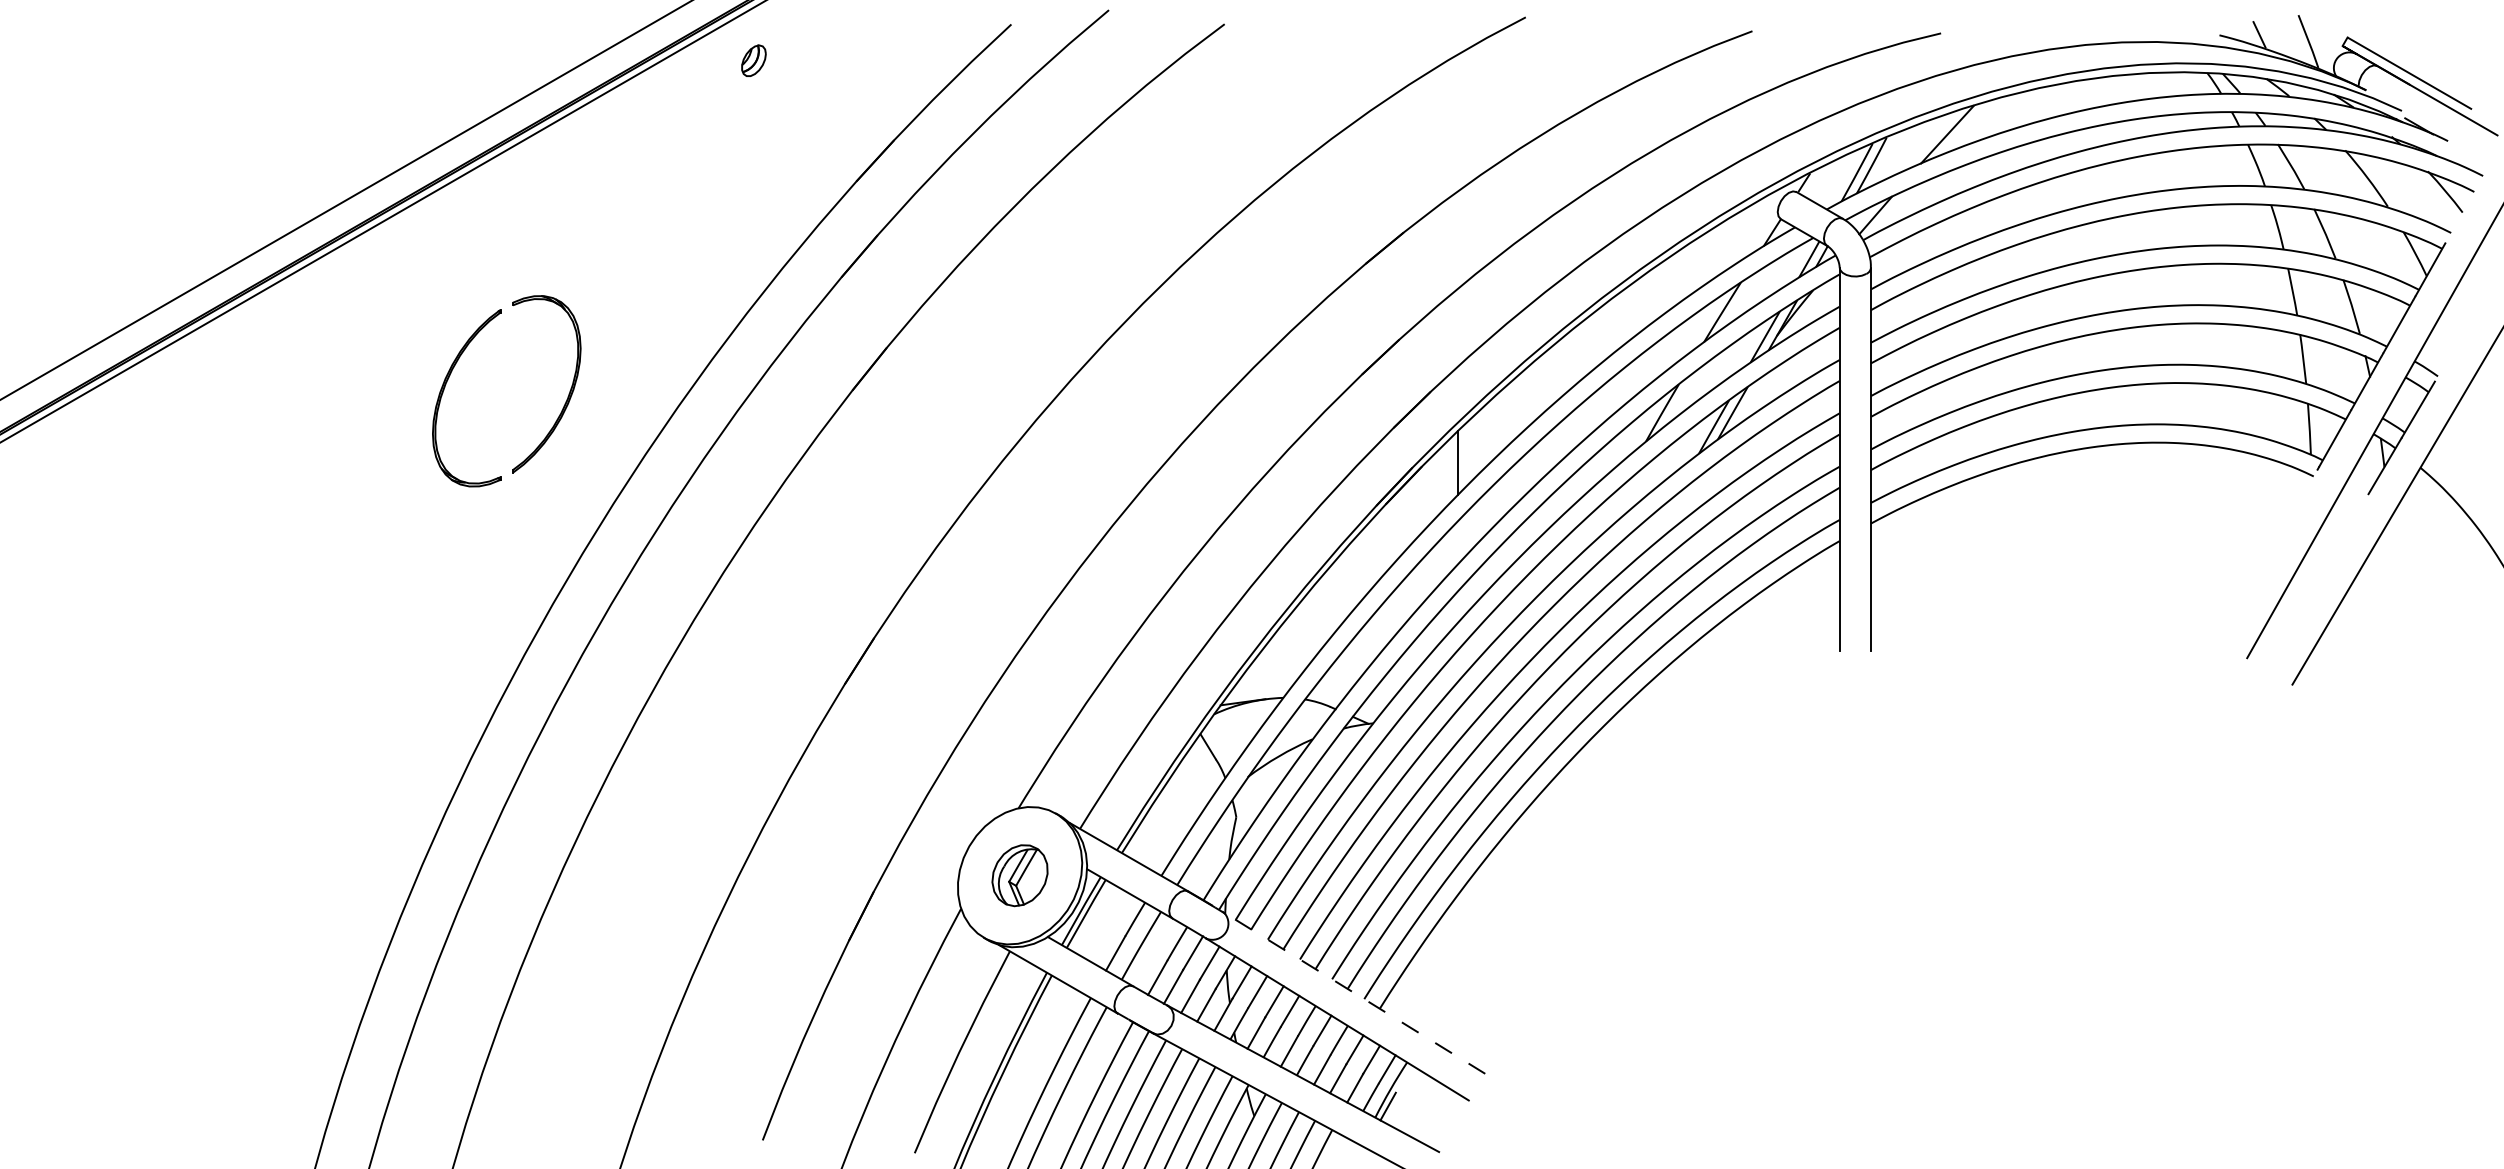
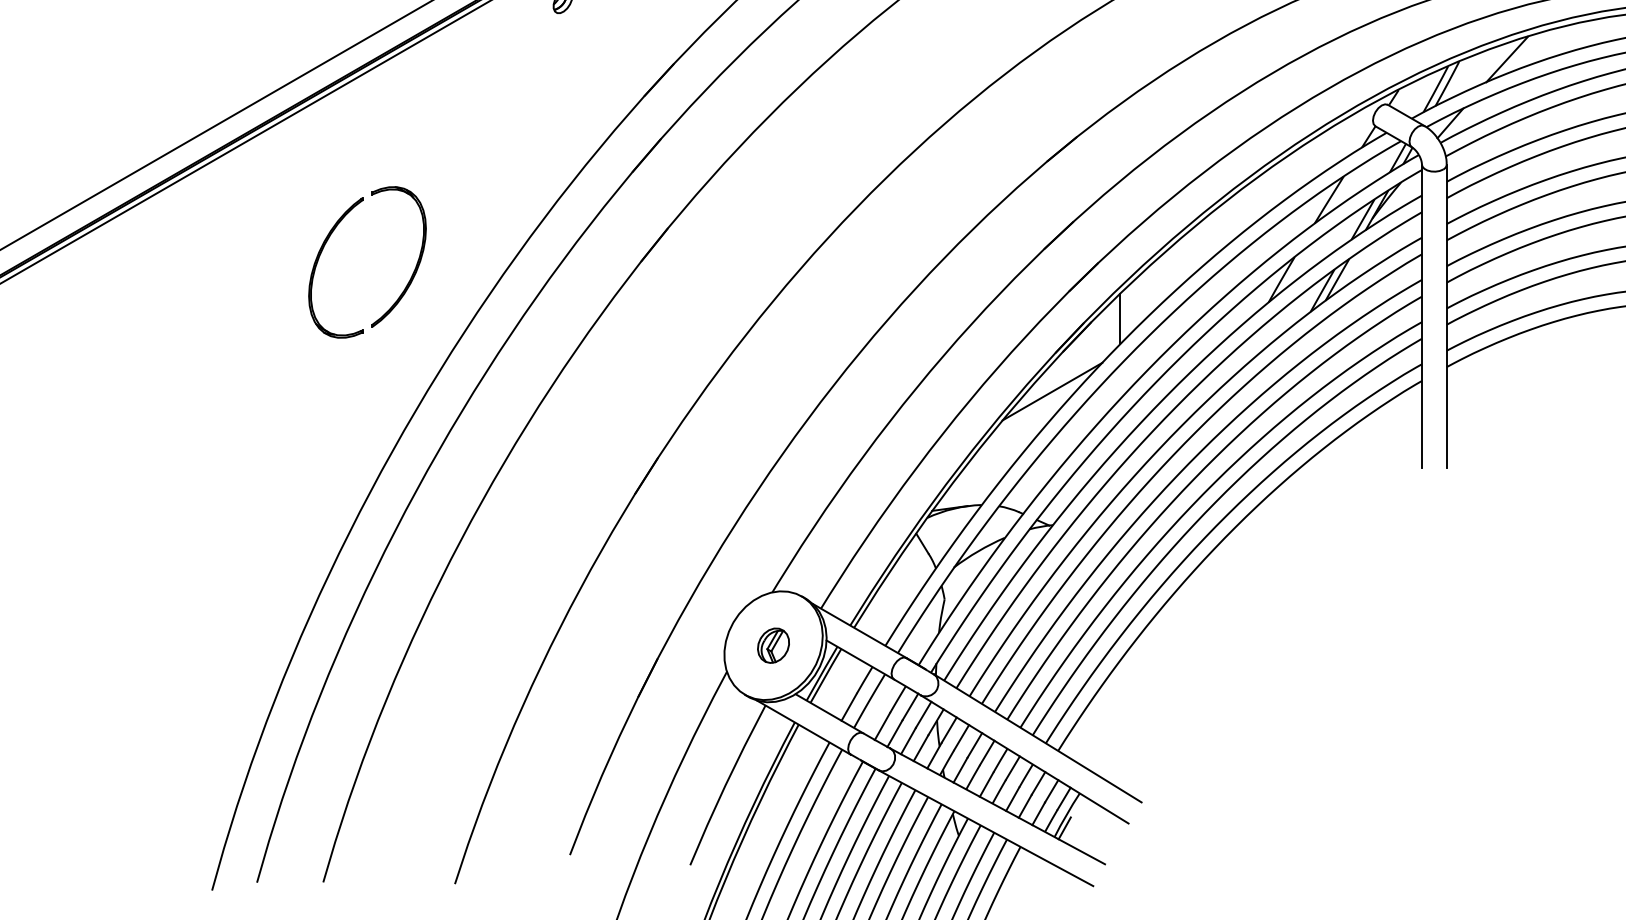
line: (1372, 554) -> (1052, 391), added
part: (1019, 875) -> (773, 645), size x0.71
line: (1353, 992) -> (1037, 738), dashed -> solid

